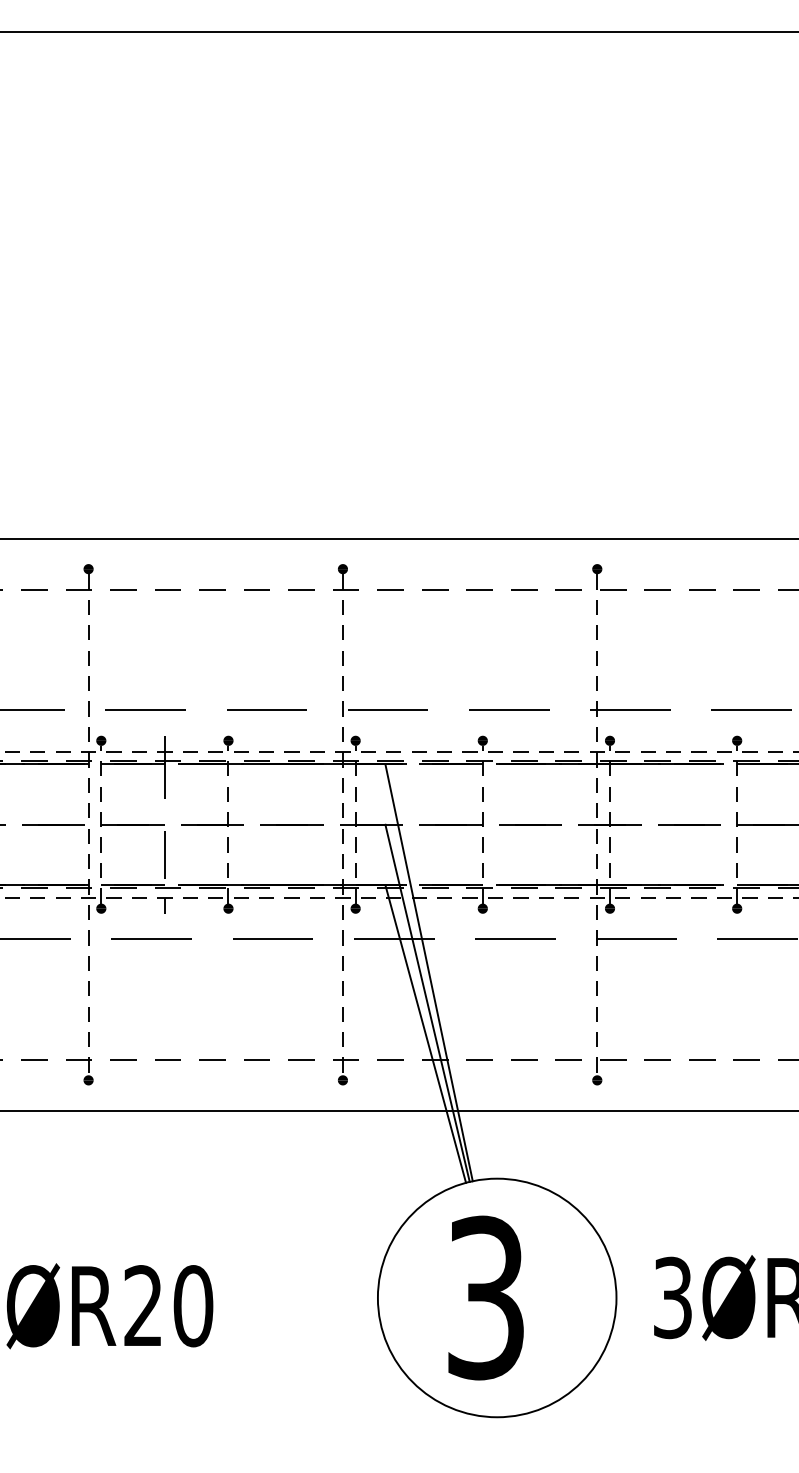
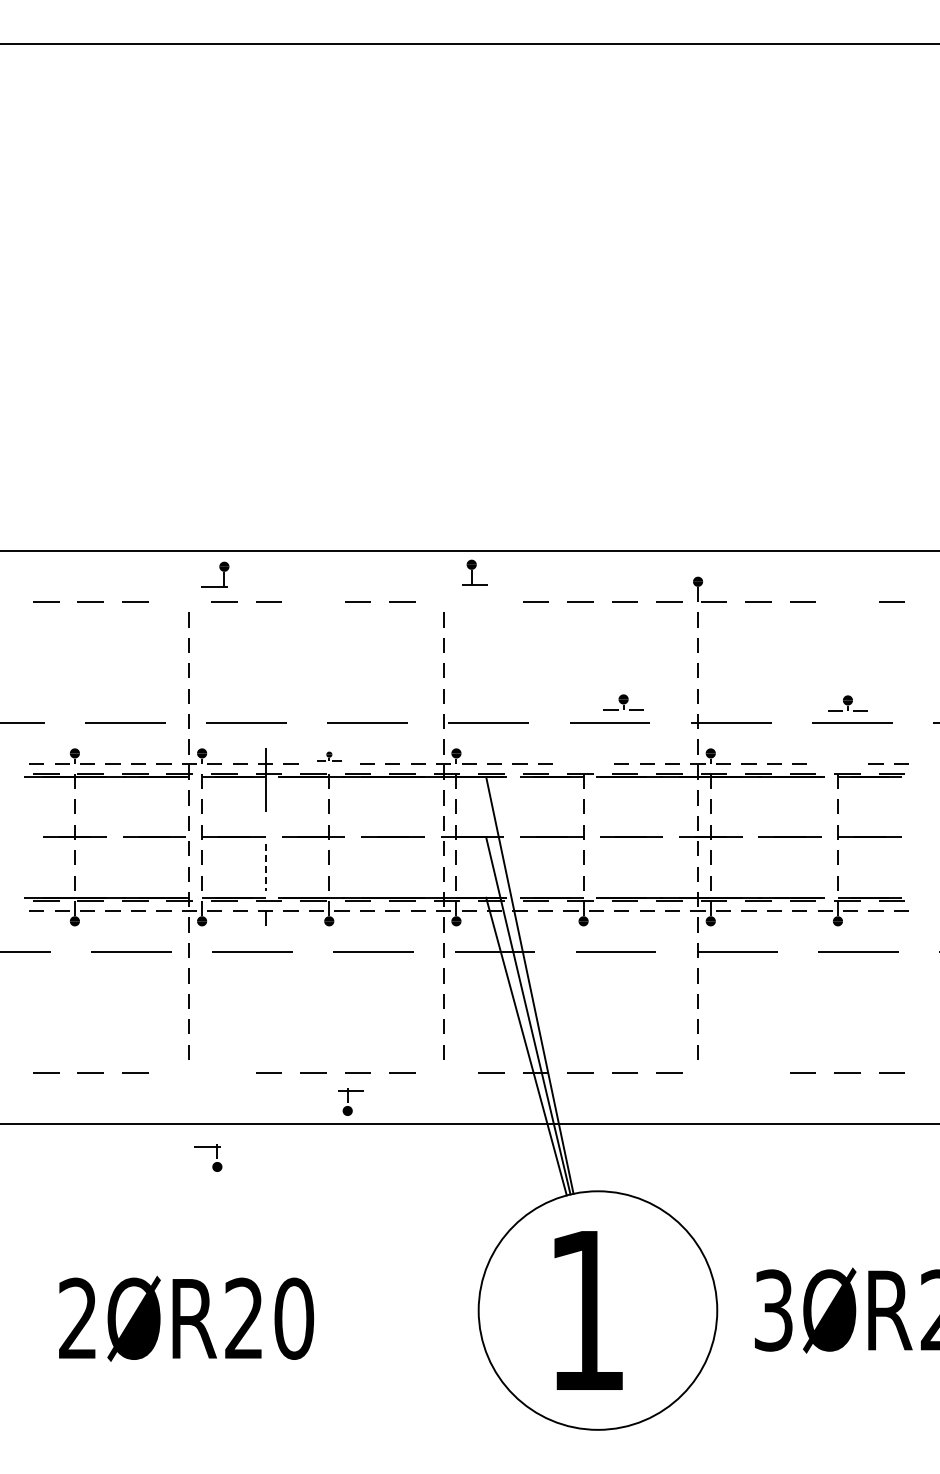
part: (84, 572) -> (220, 570), moved
part: (345, 576) -> (474, 572), moved
line: (212, 588) -> (313, 601), removed
line: (390, 588) -> (491, 601), removed
line: (746, 588) -> (847, 601), removed
part: (228, 743) -> (329, 756), size x0.6
part: (482, 743) -> (623, 702), moved
part: (736, 743) -> (847, 703), moved
line: (164, 854) -> (265, 867), solid -> dashed
line: (123, 1059) -> (224, 1072), removed
line: (657, 1059) -> (758, 1072), removed
part: (345, 1070) -> (350, 1101), moved
part: (85, 1075) -> (214, 1162), moved
part: (601, 1077) -> (702, 1090), removed
text: (485, 1297) -> (586, 1310), 3 -> 1

